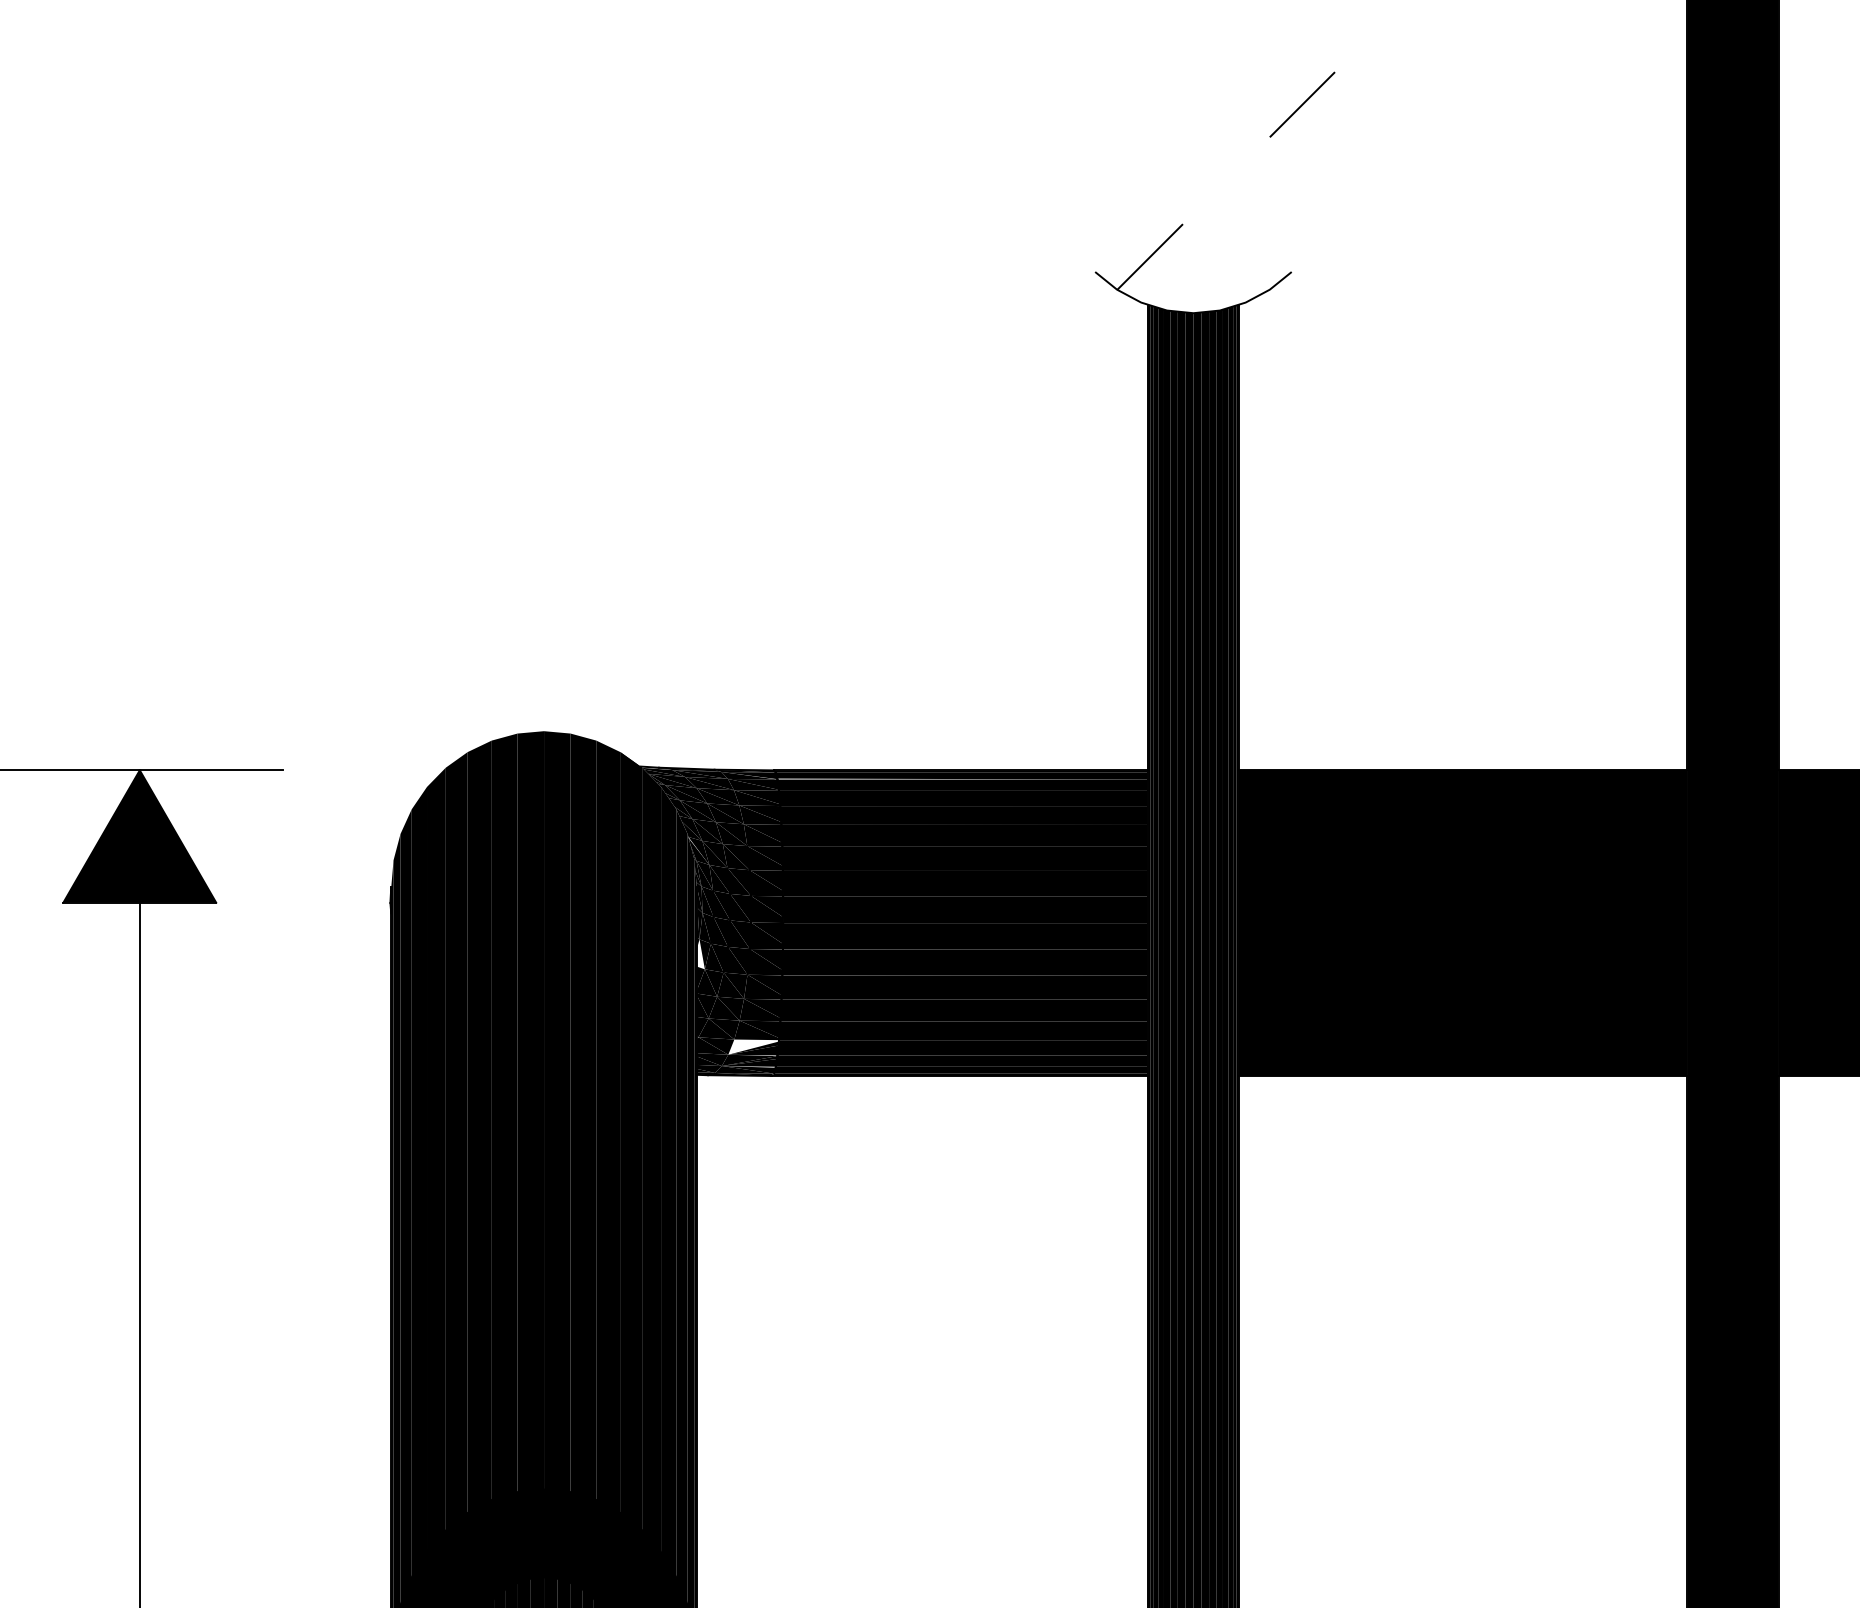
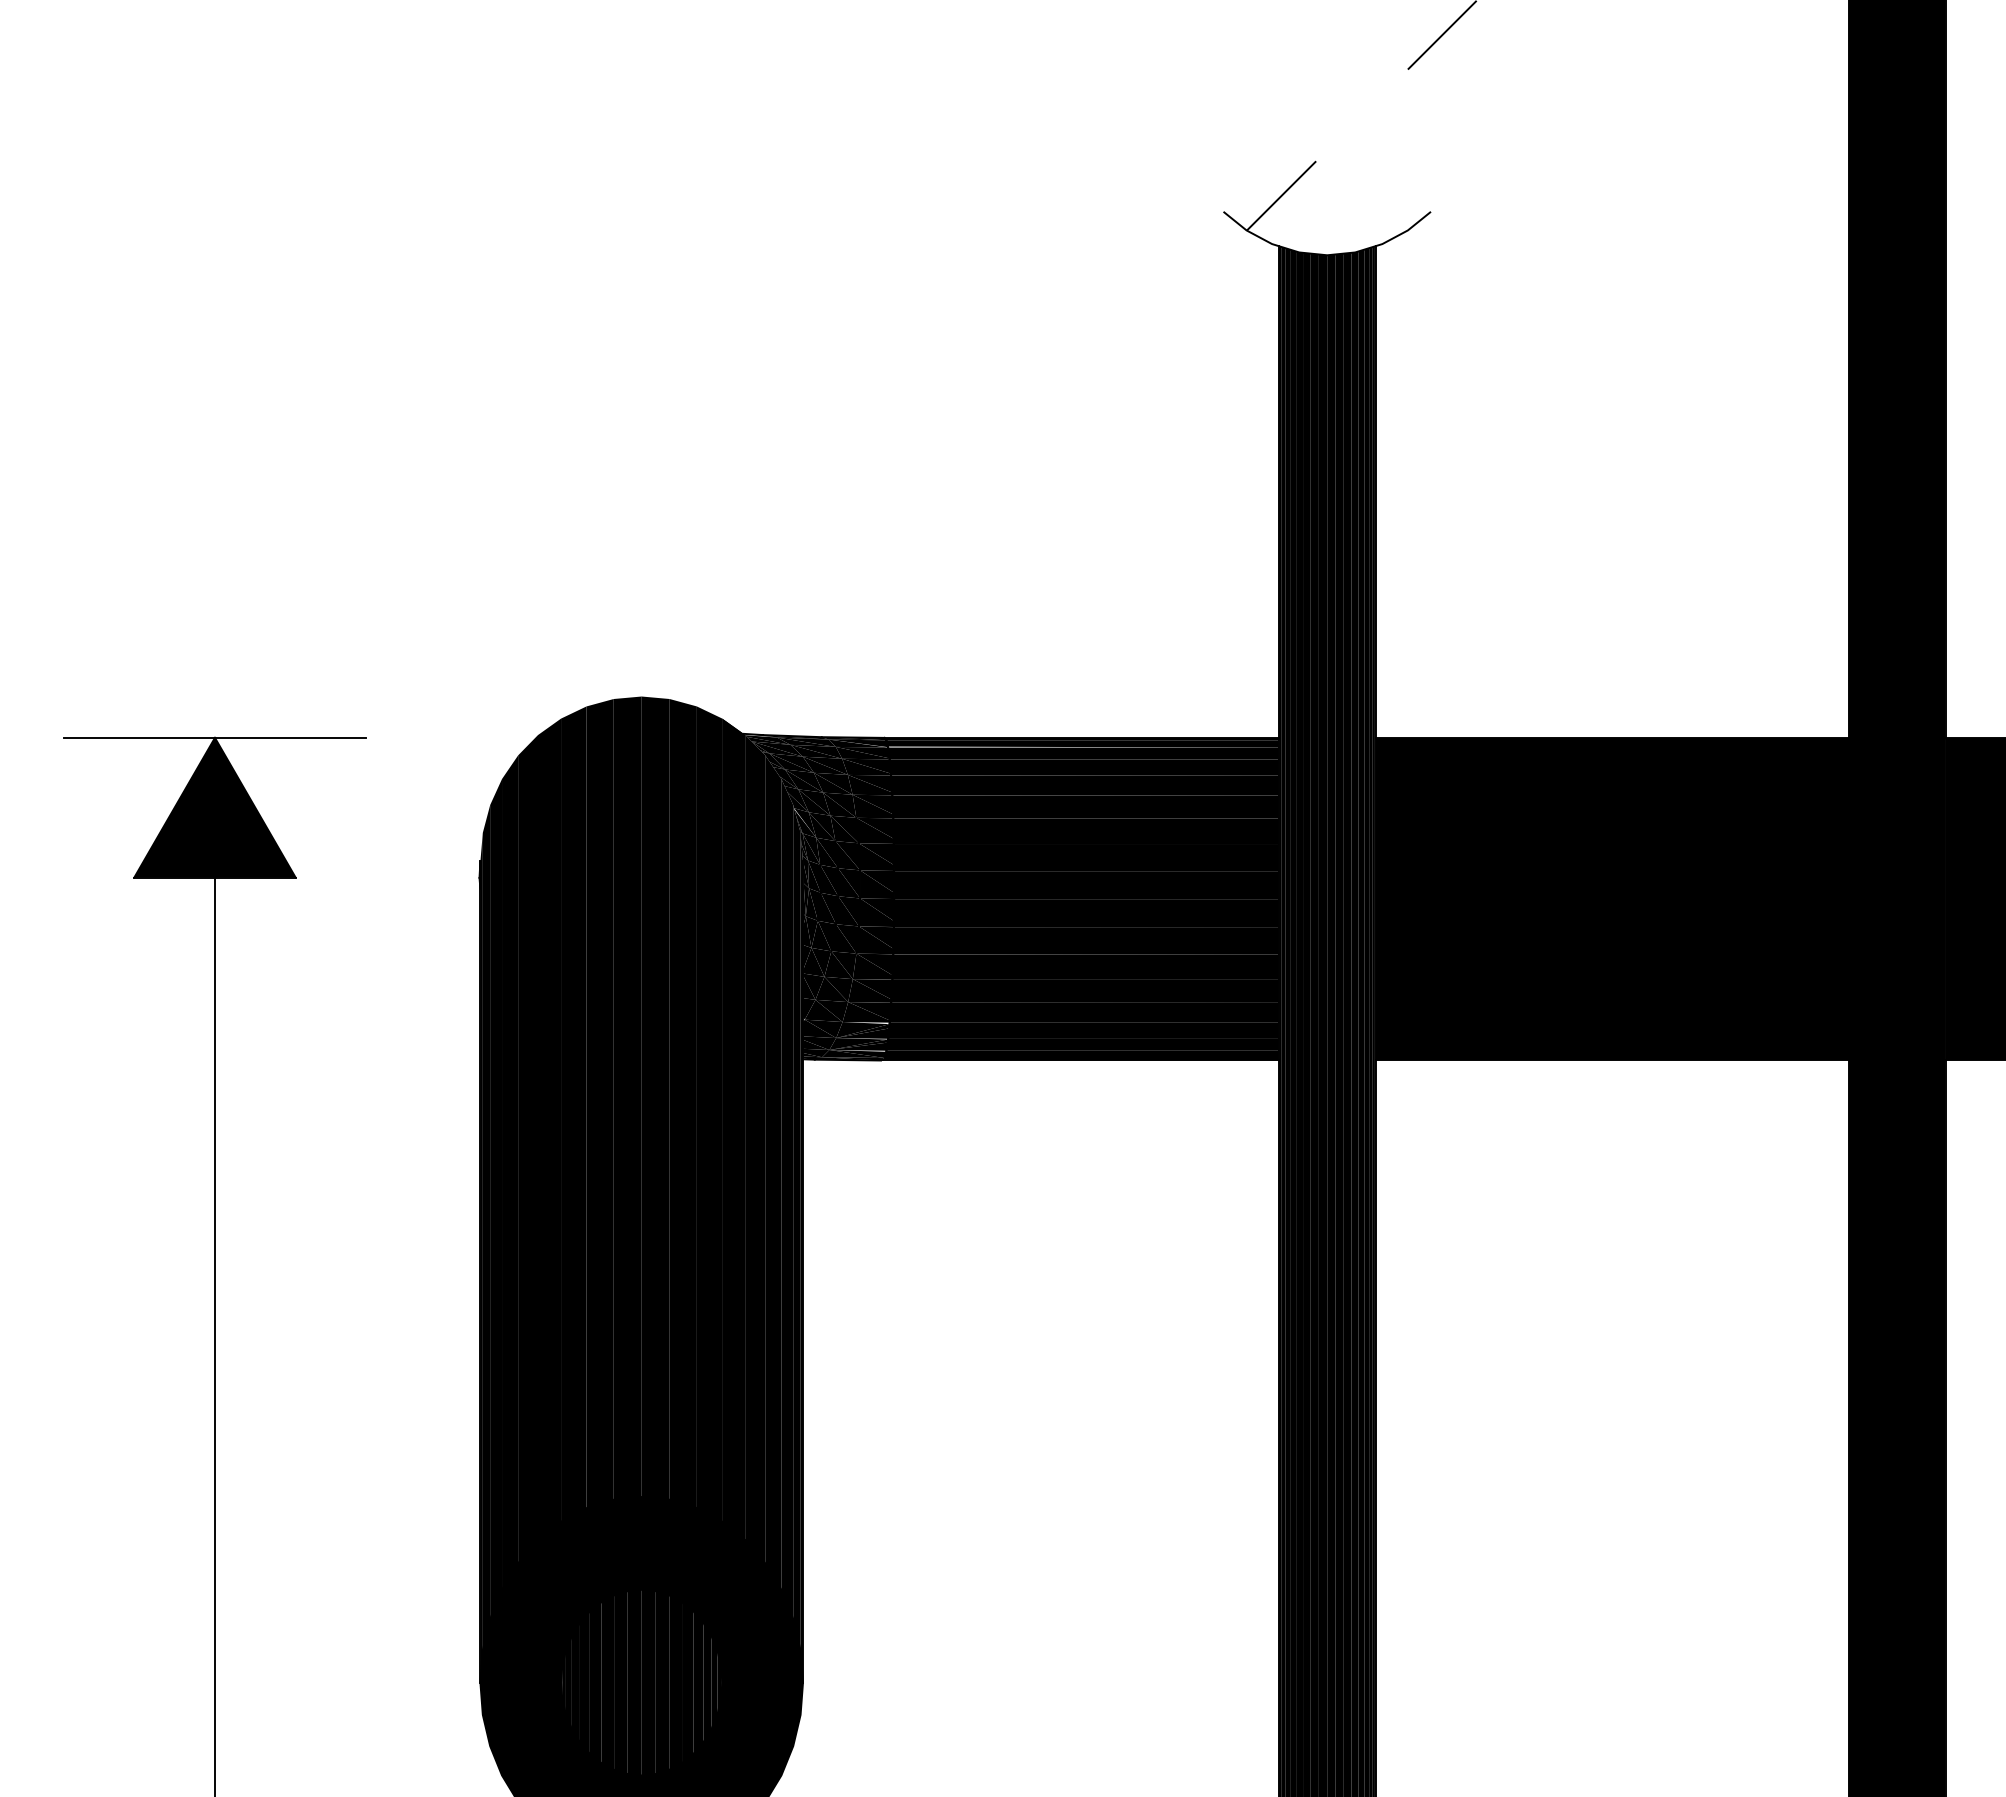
fill: (701, 953) -> (807, 931), added
fill: (753, 1047) -> (862, 1030), added

